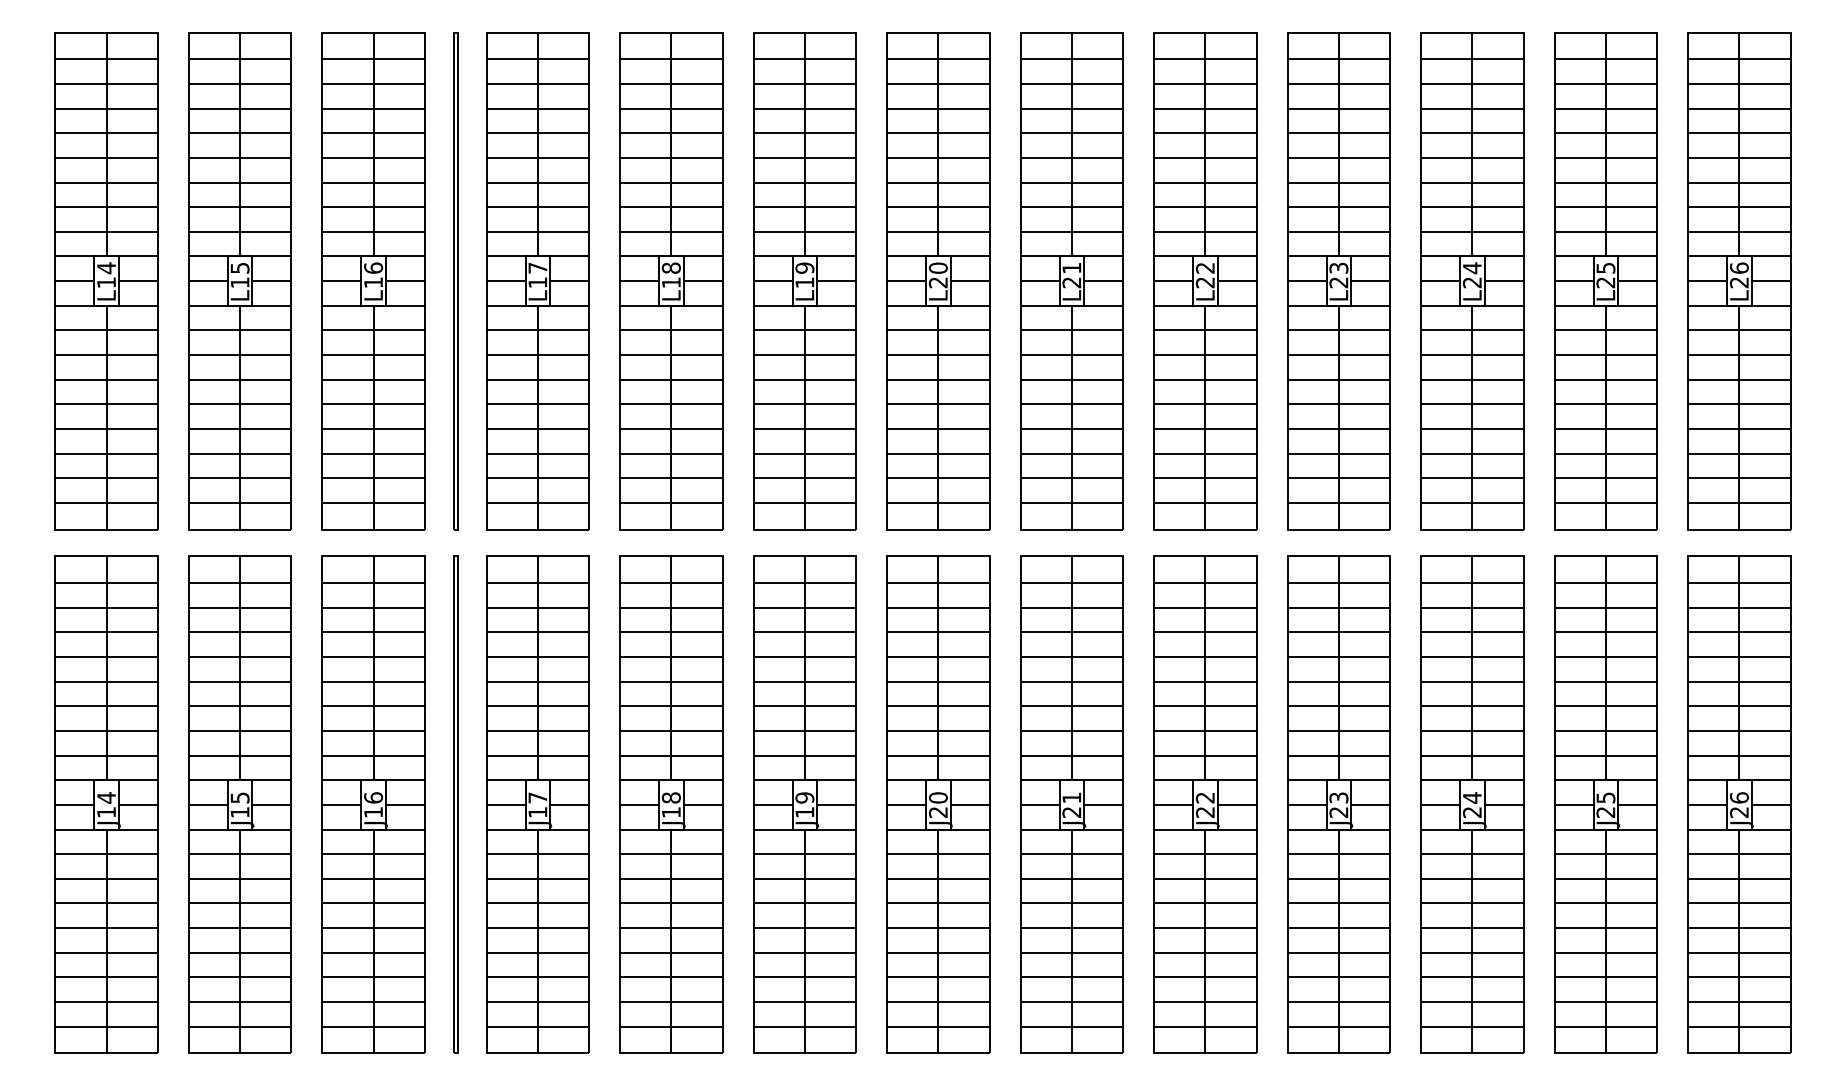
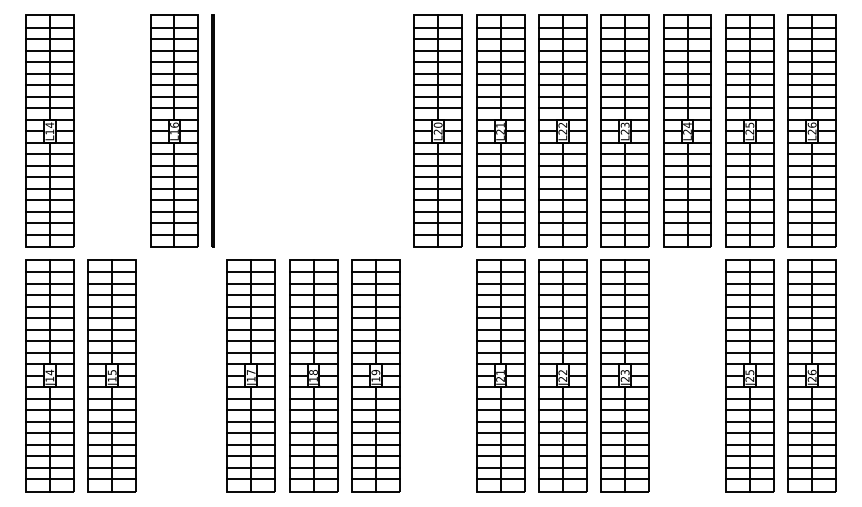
part: (238, 279) -> (111, 130), removed
part: (536, 279) -> (250, 130), removed
part: (671, 279) -> (313, 130), removed
part: (804, 279) -> (375, 130), removed
part: (373, 804) -> (174, 375), removed
line: (454, 804) -> (212, 375), removed
part: (936, 804) -> (437, 375), removed
part: (1472, 804) -> (687, 375), removed

